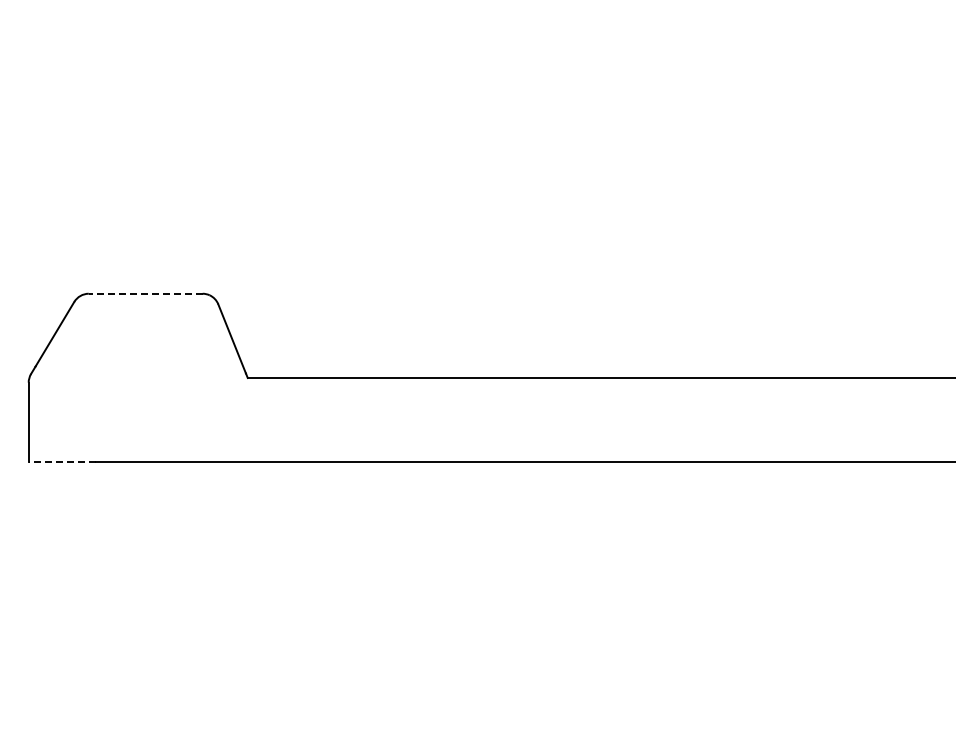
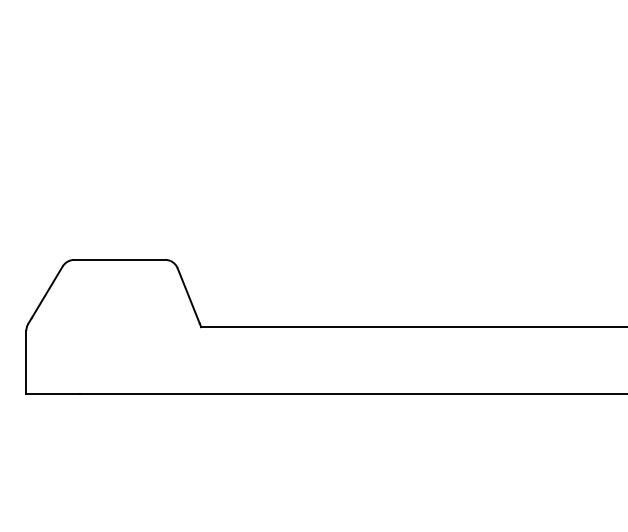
line: (145, 293) -> (119, 259), dashed -> solid
line: (62, 462) -> (53, 394), dashed -> solid

